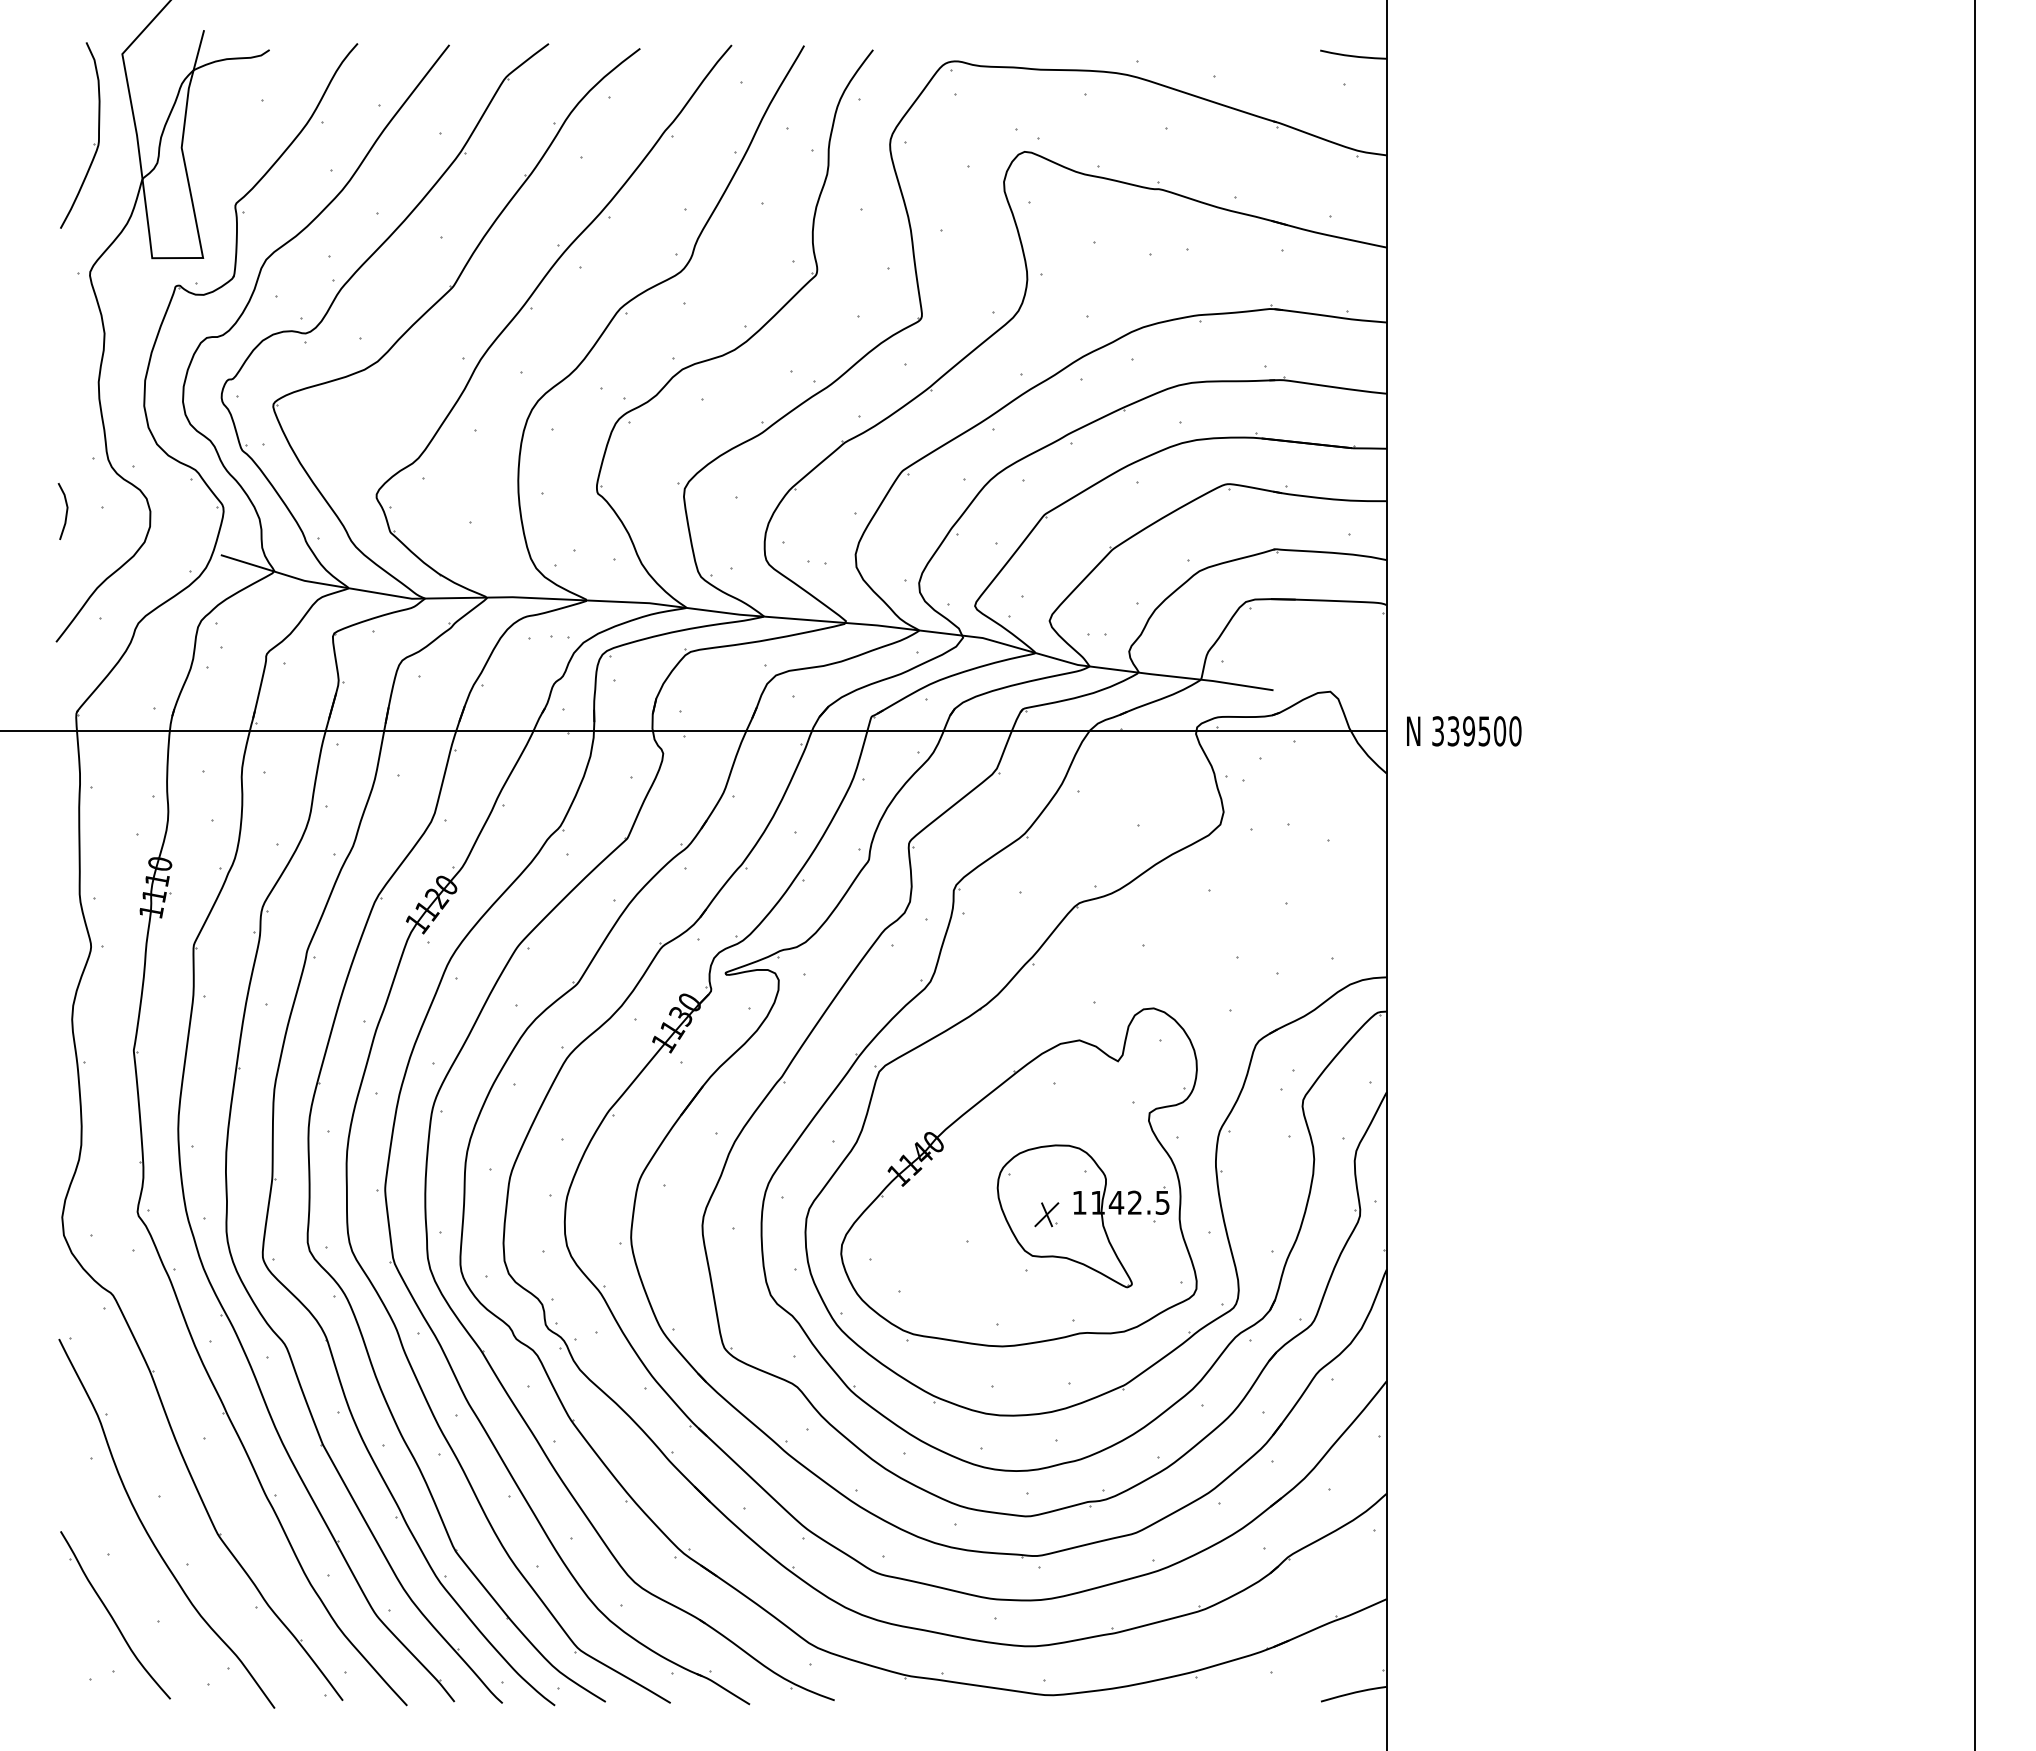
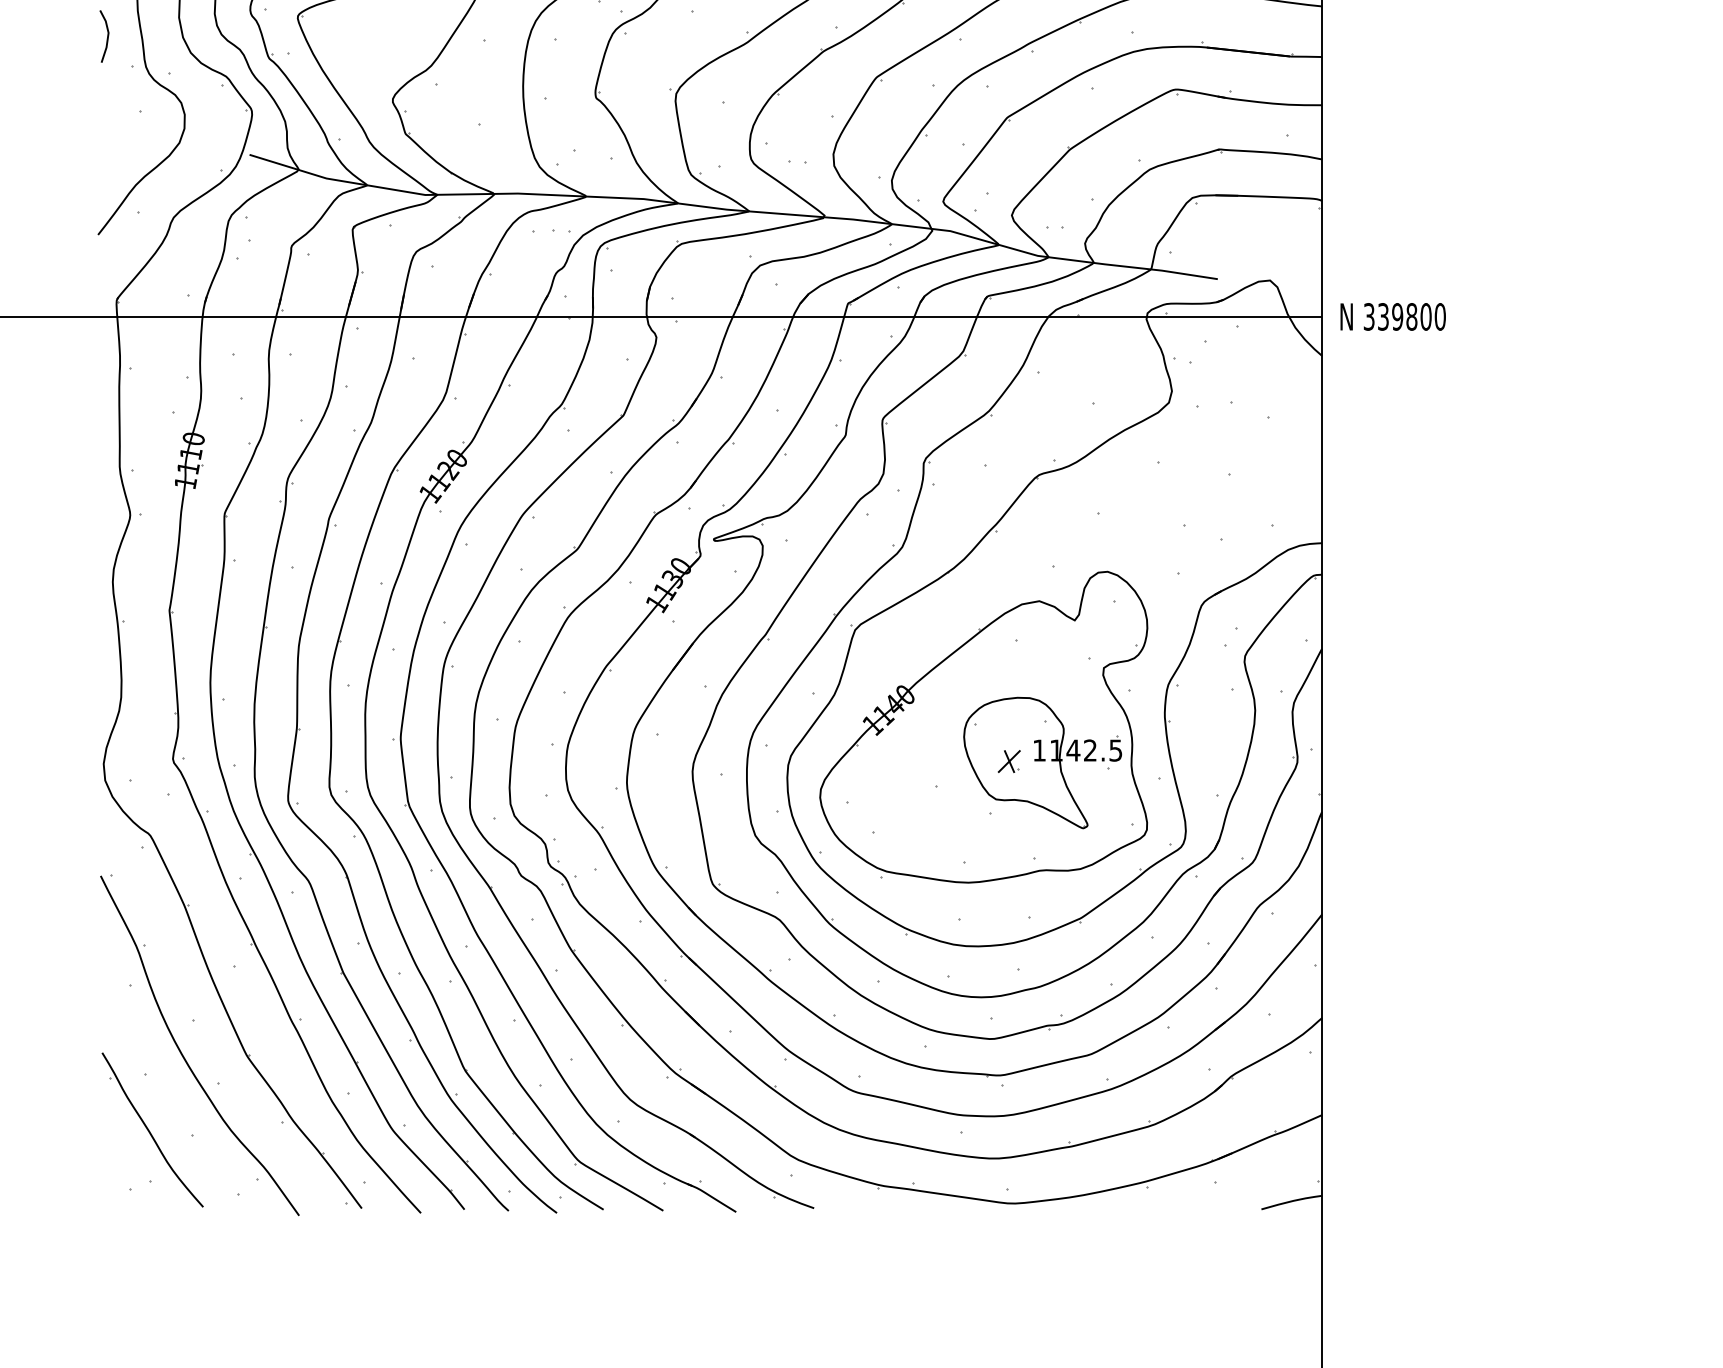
line: (65, 513) -> (106, 38), moved
text: (1484, 731) -> (1411, 317), 339500 -> 339800

